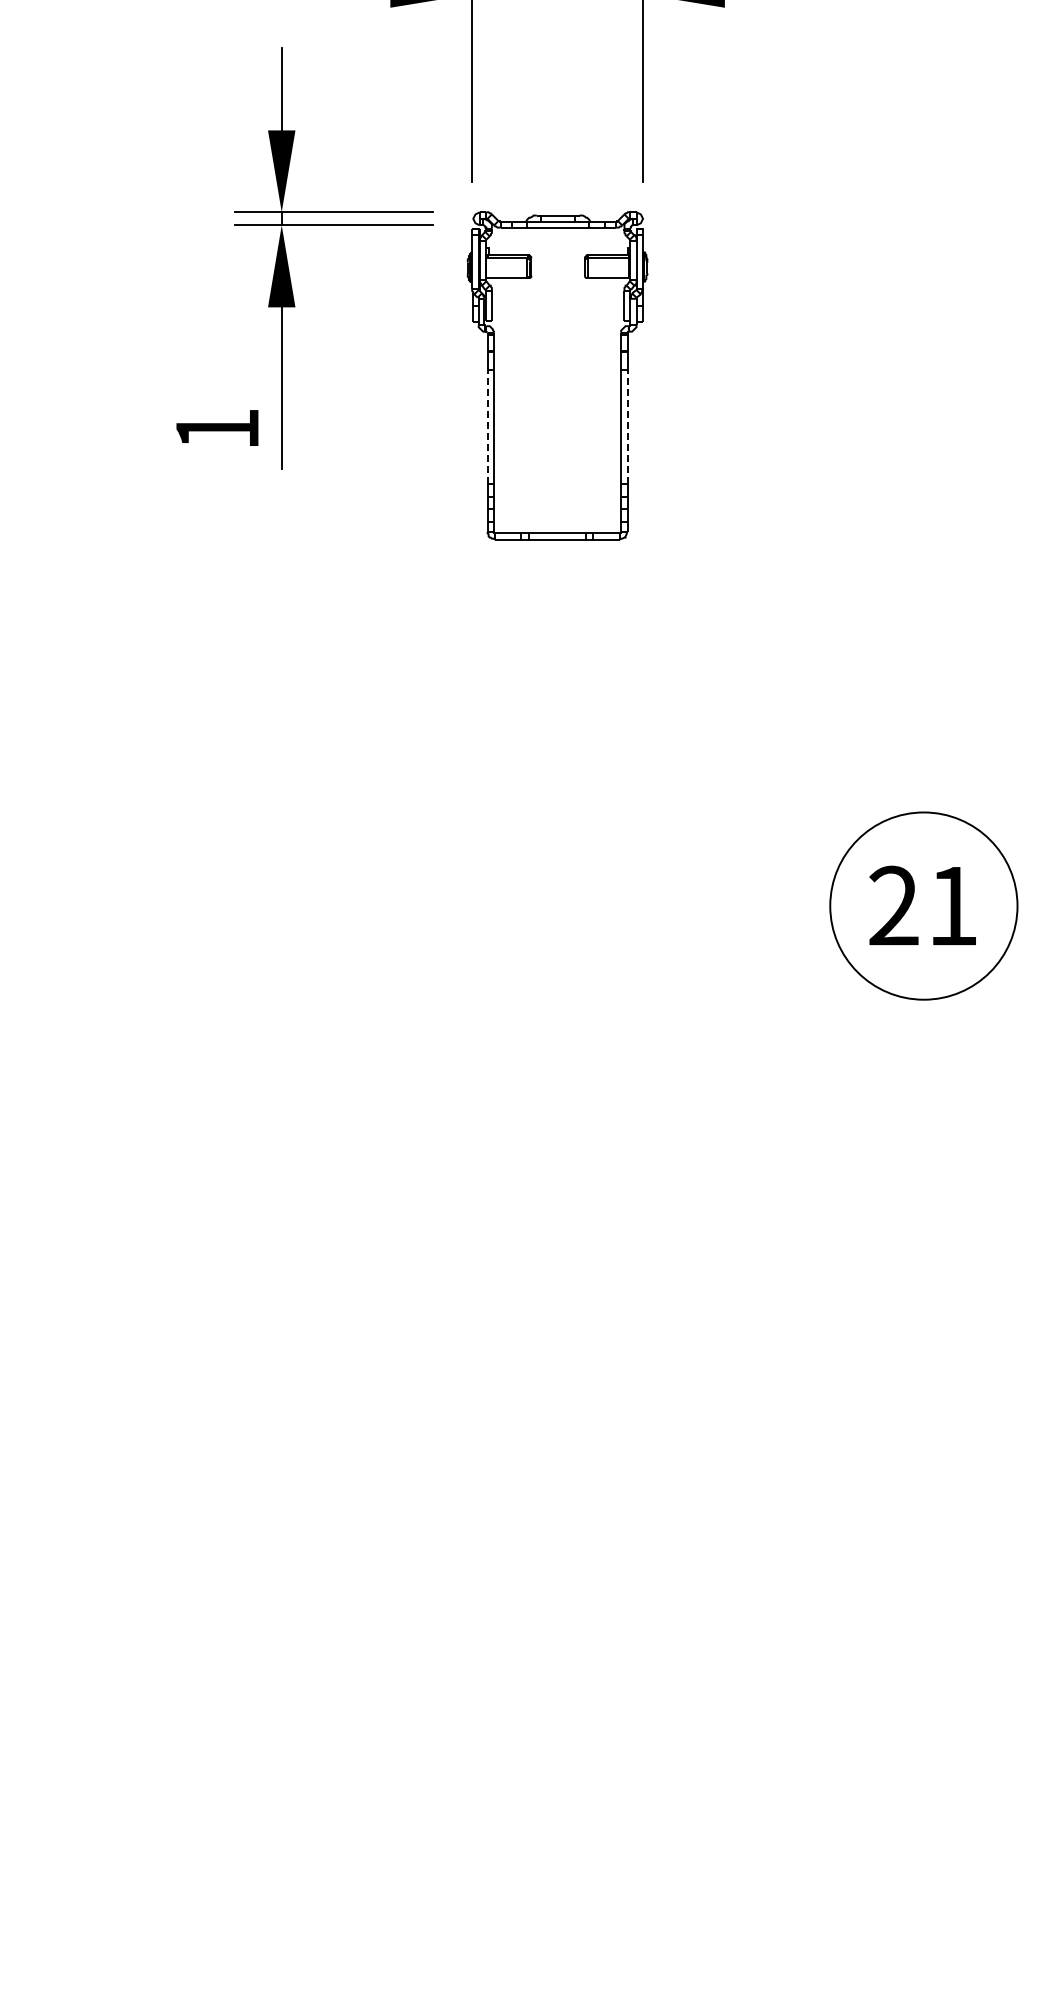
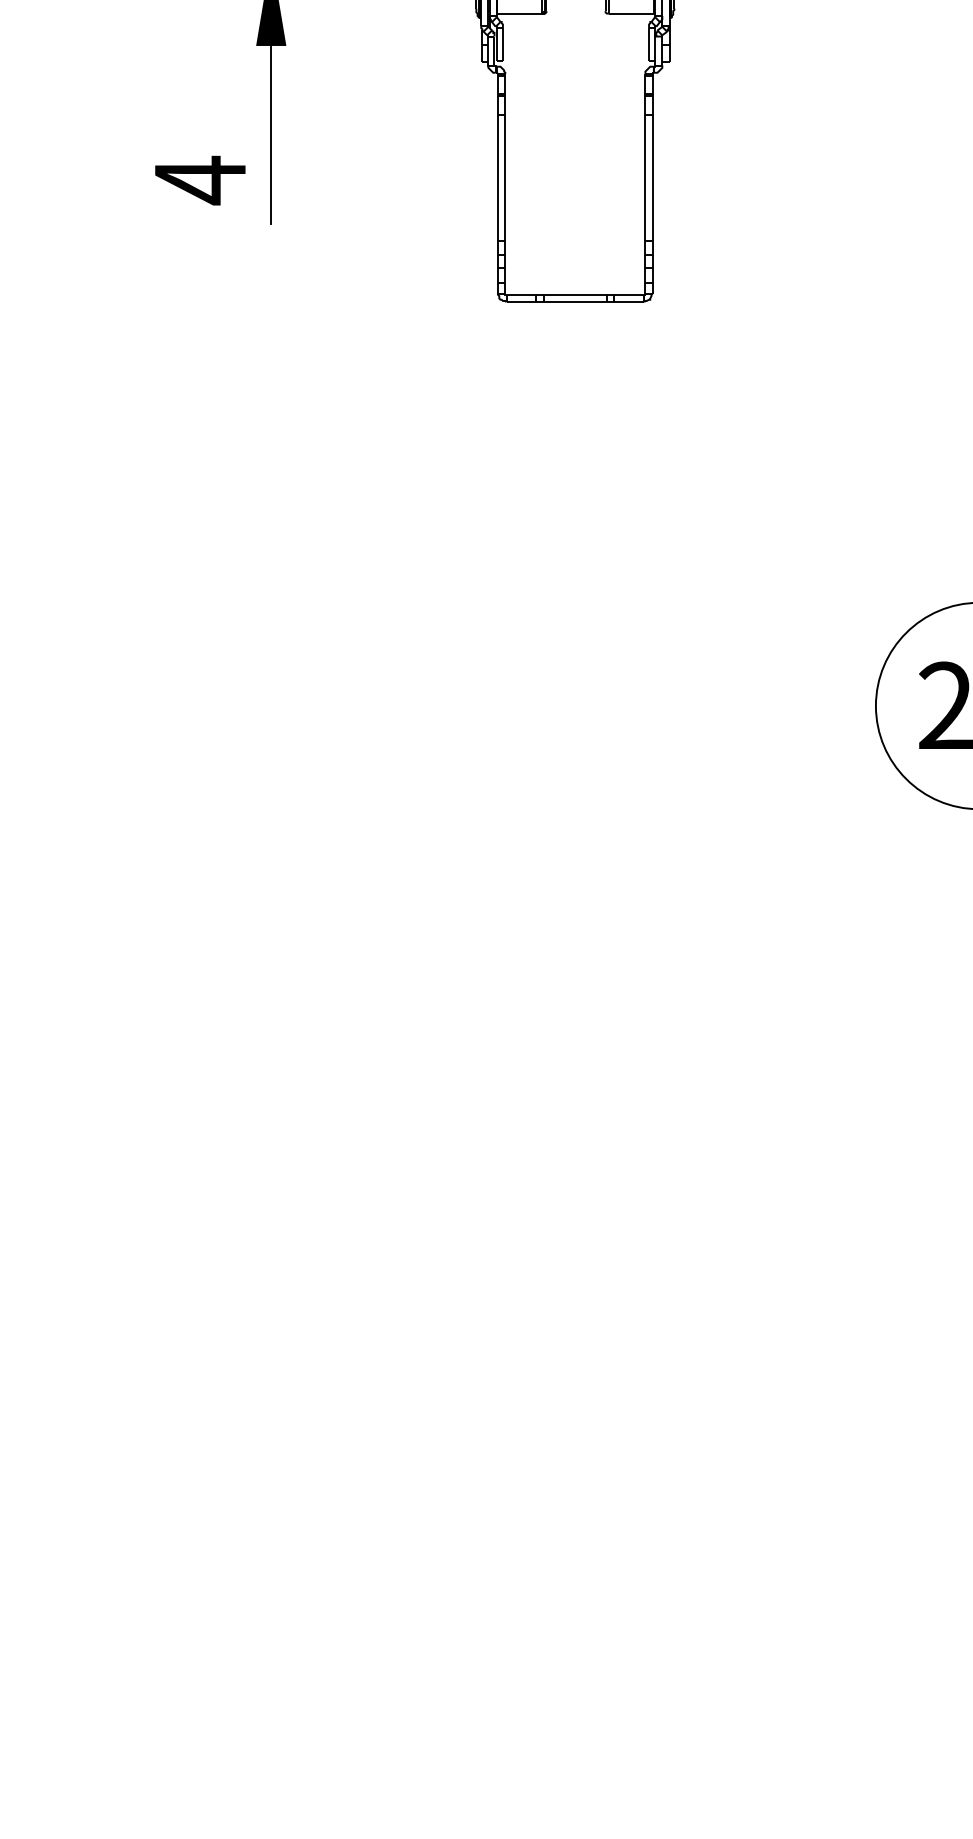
line: (487, 426) -> (498, 177), dashed -> solid
line: (627, 426) -> (652, 177), dashed -> solid
text: (217, 429) -> (200, 180), 1 -> 4

